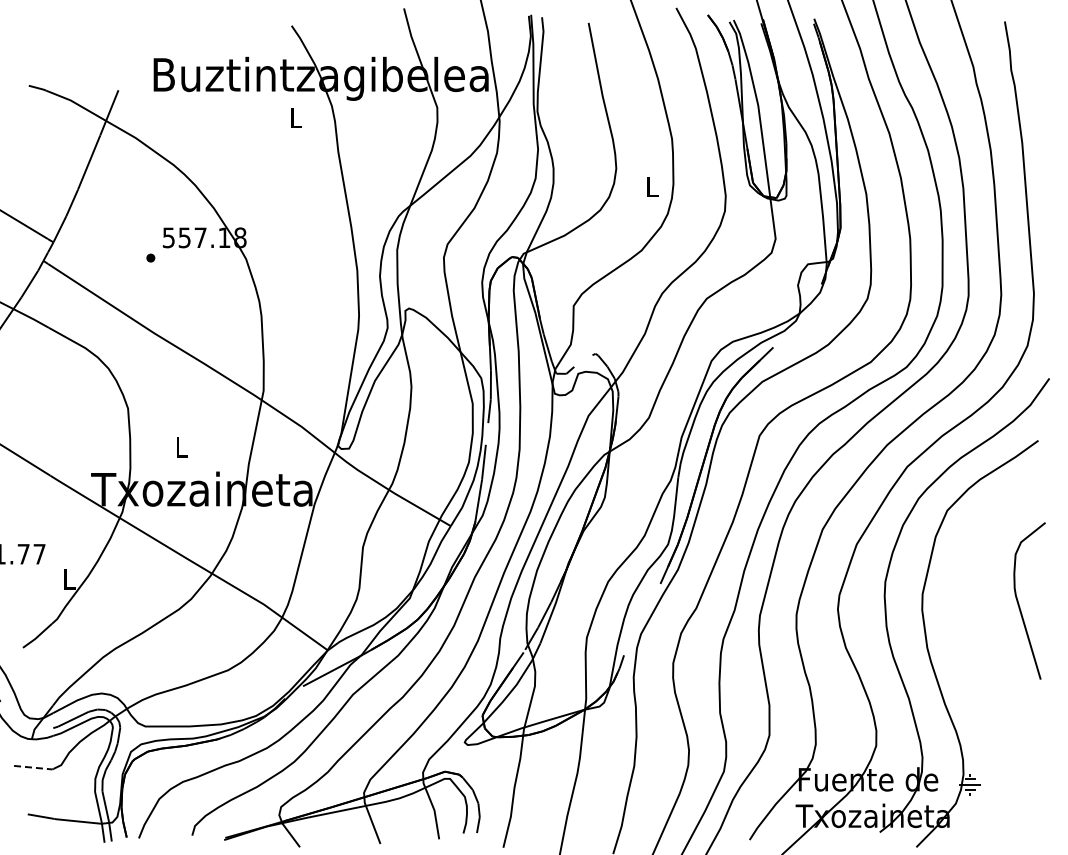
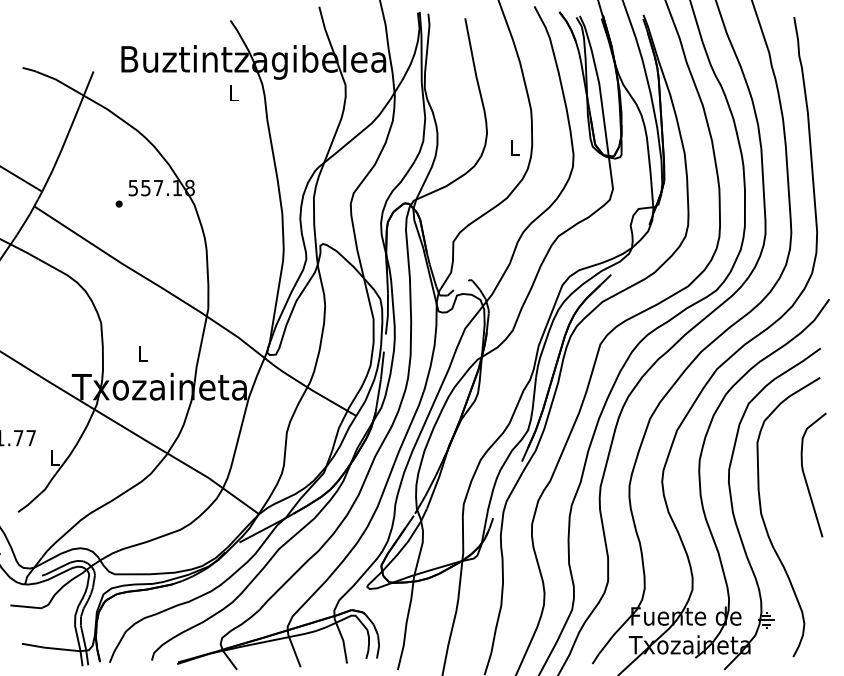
curve: (968, 662) -> (765, 523), added
line: (33, 767) -> (26, 606), dashed -> solid

